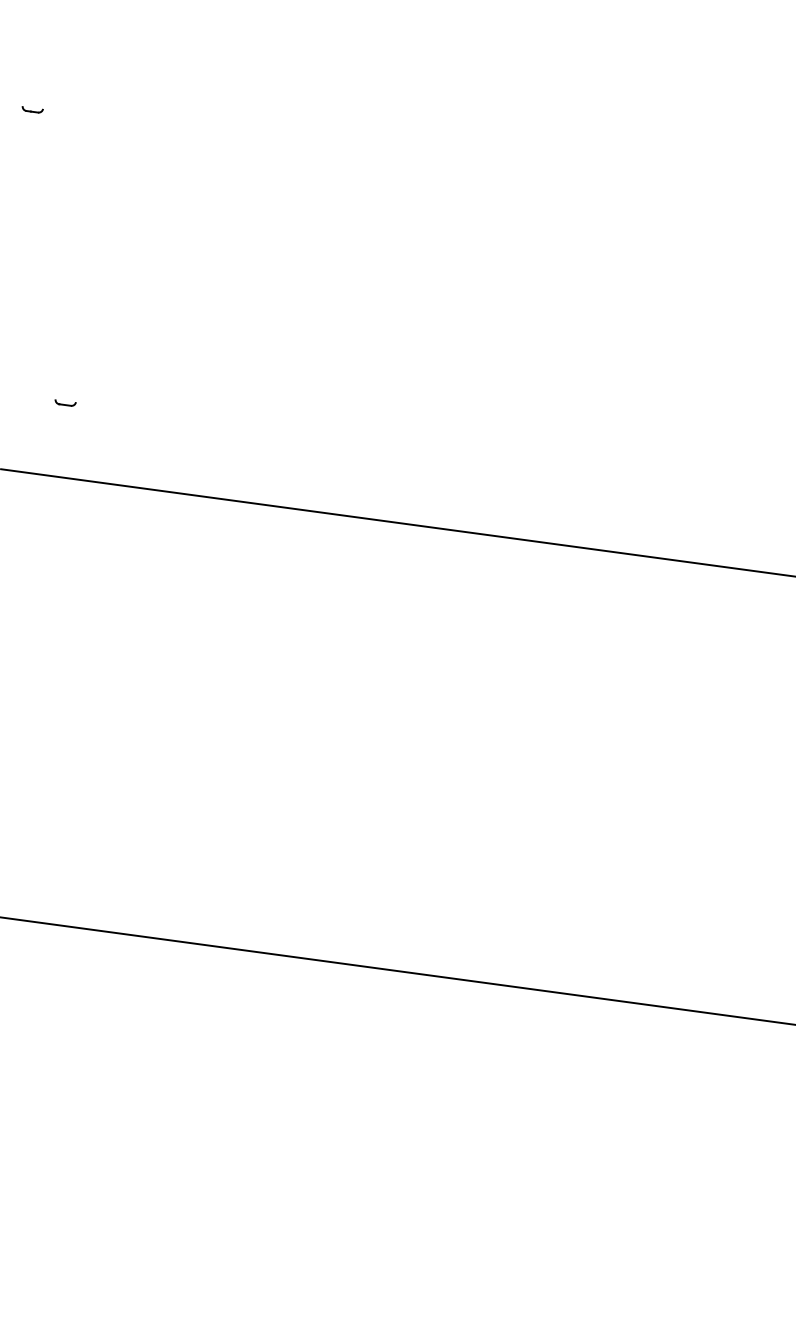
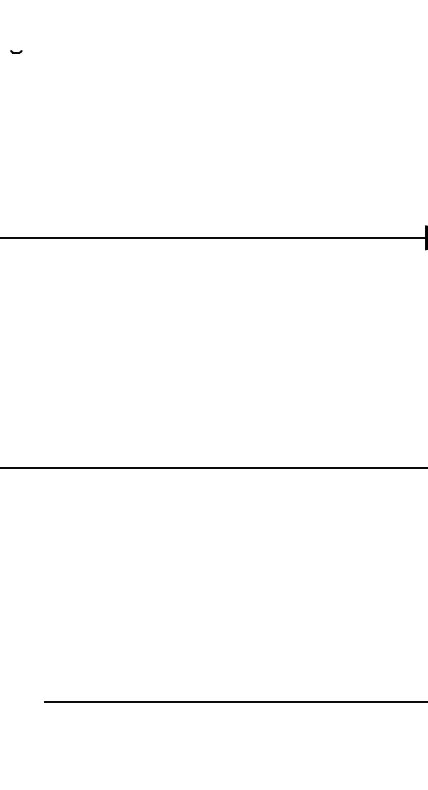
part: (65, 403) -> (16, 51), moved

